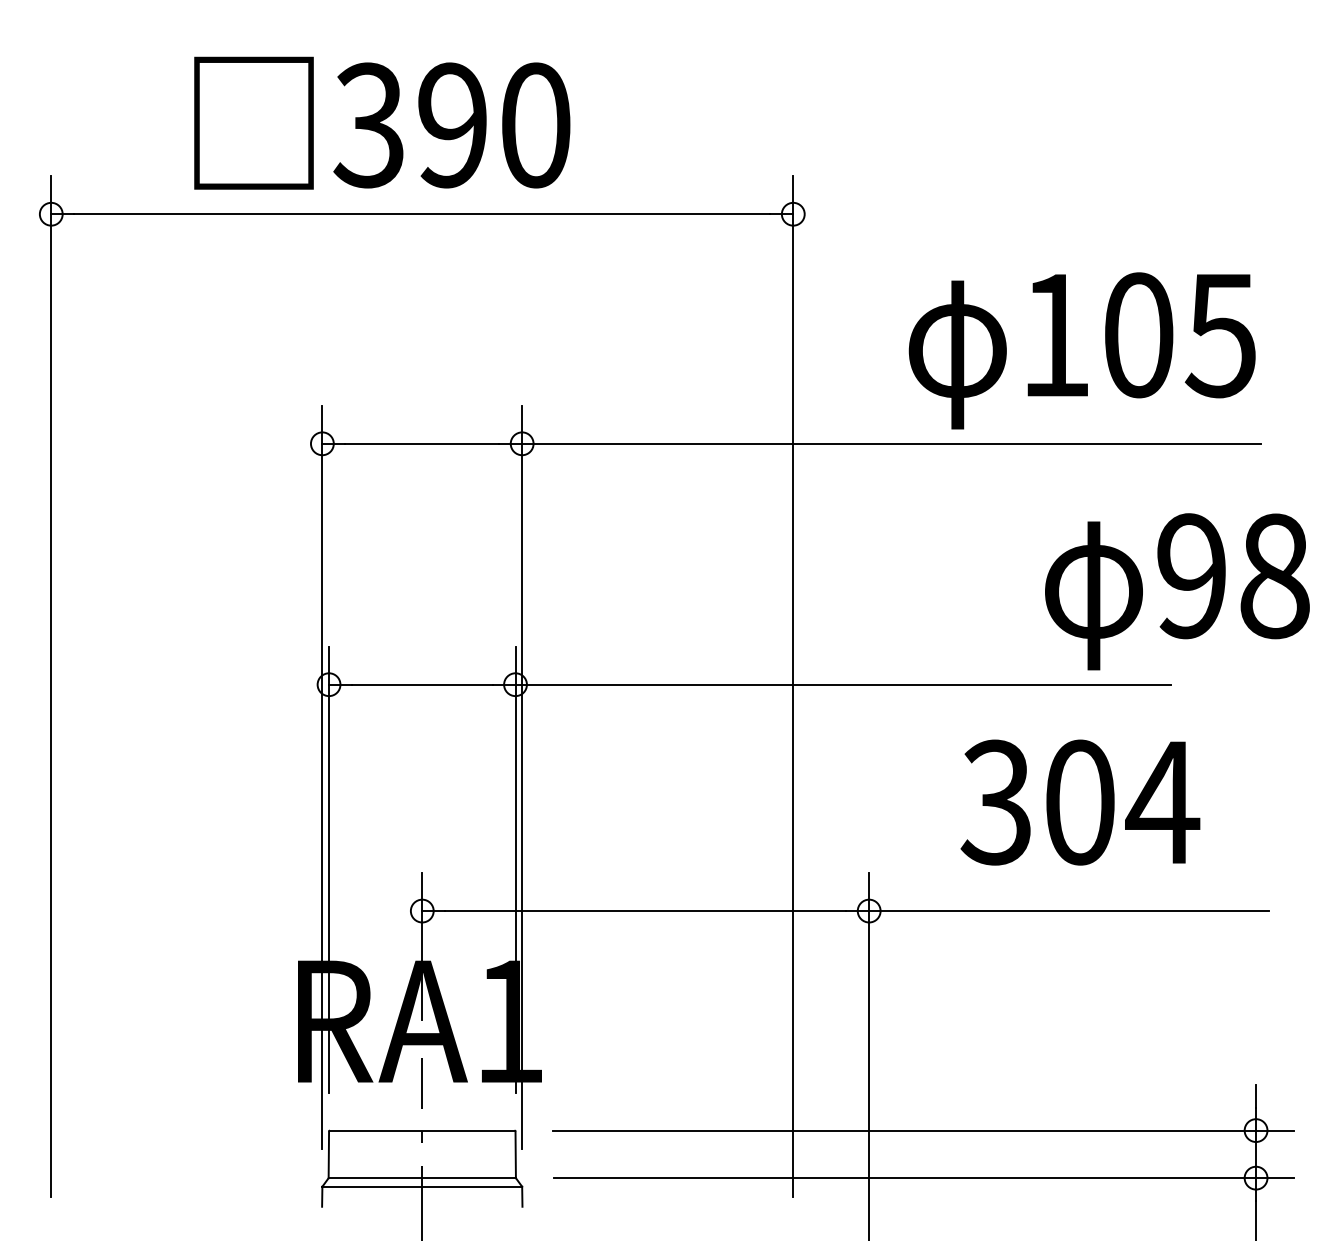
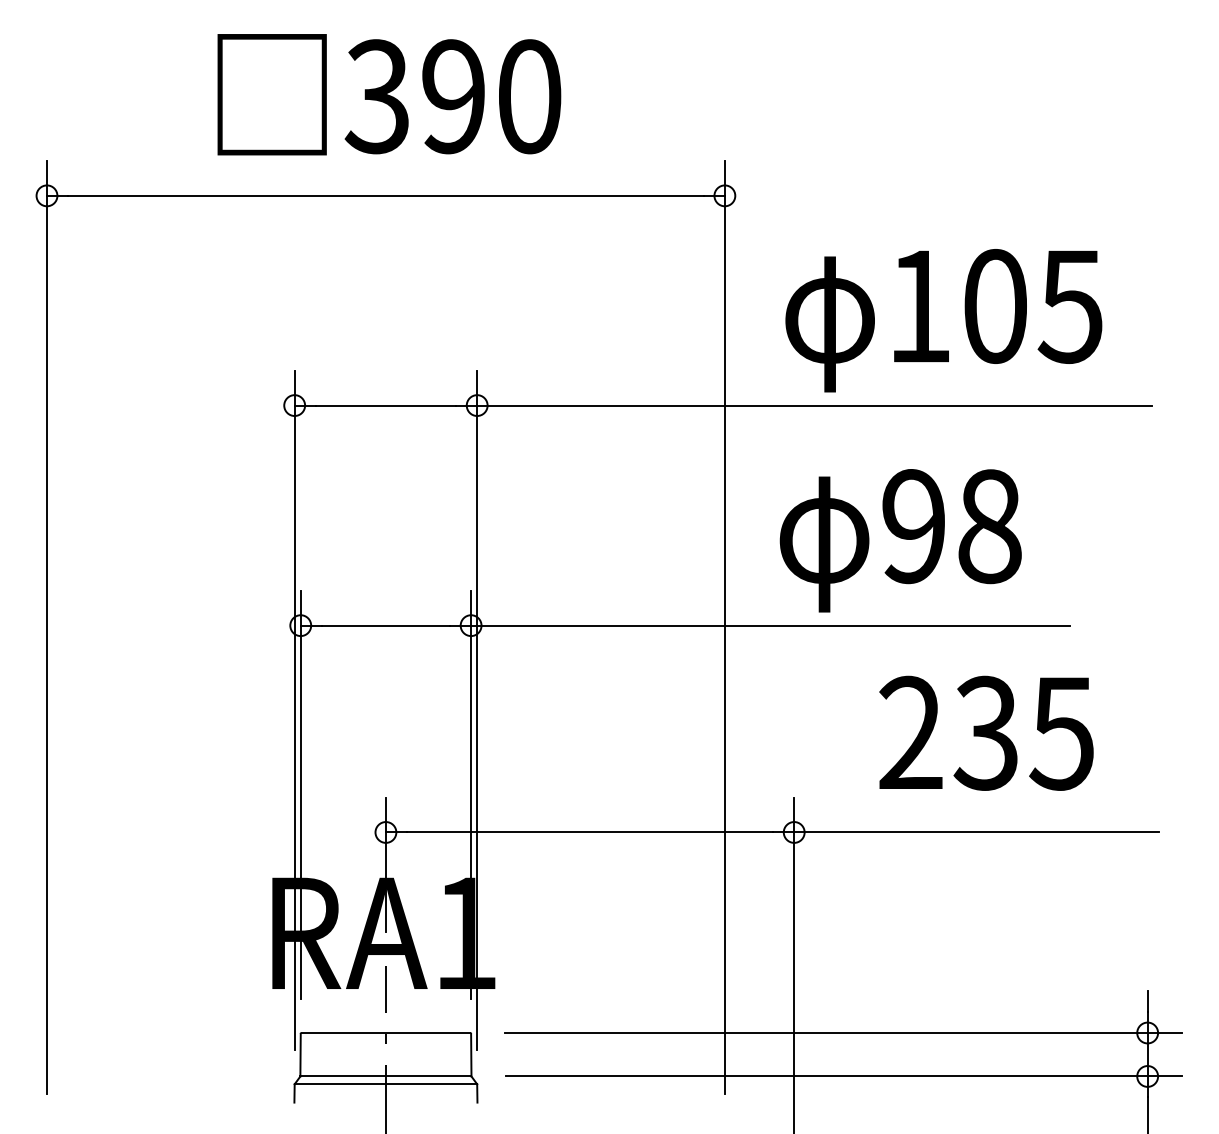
text: (382, 123) -> (389, 94), moved
text: (1081, 350) -> (943, 320), moved
text: (1177, 591) -> (900, 540), moved
text: (1079, 801) -> (986, 732), 304 -> 235

